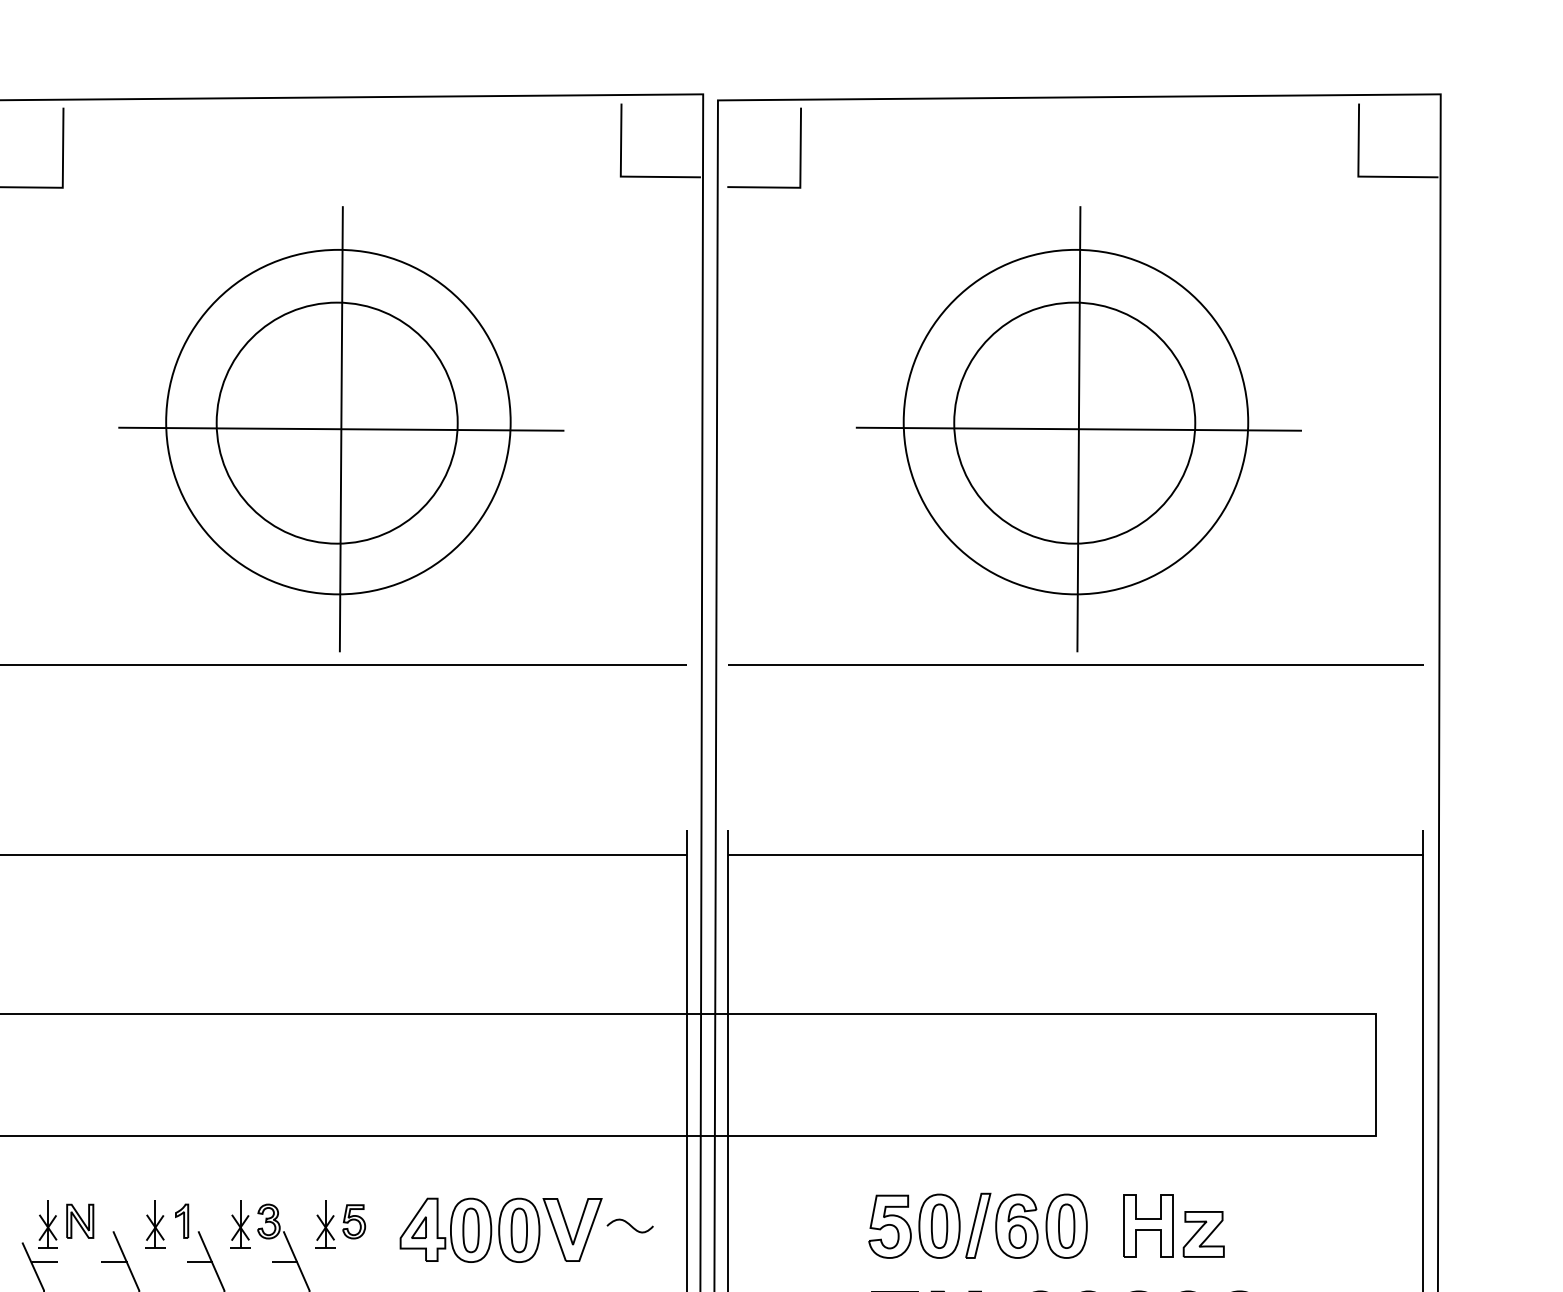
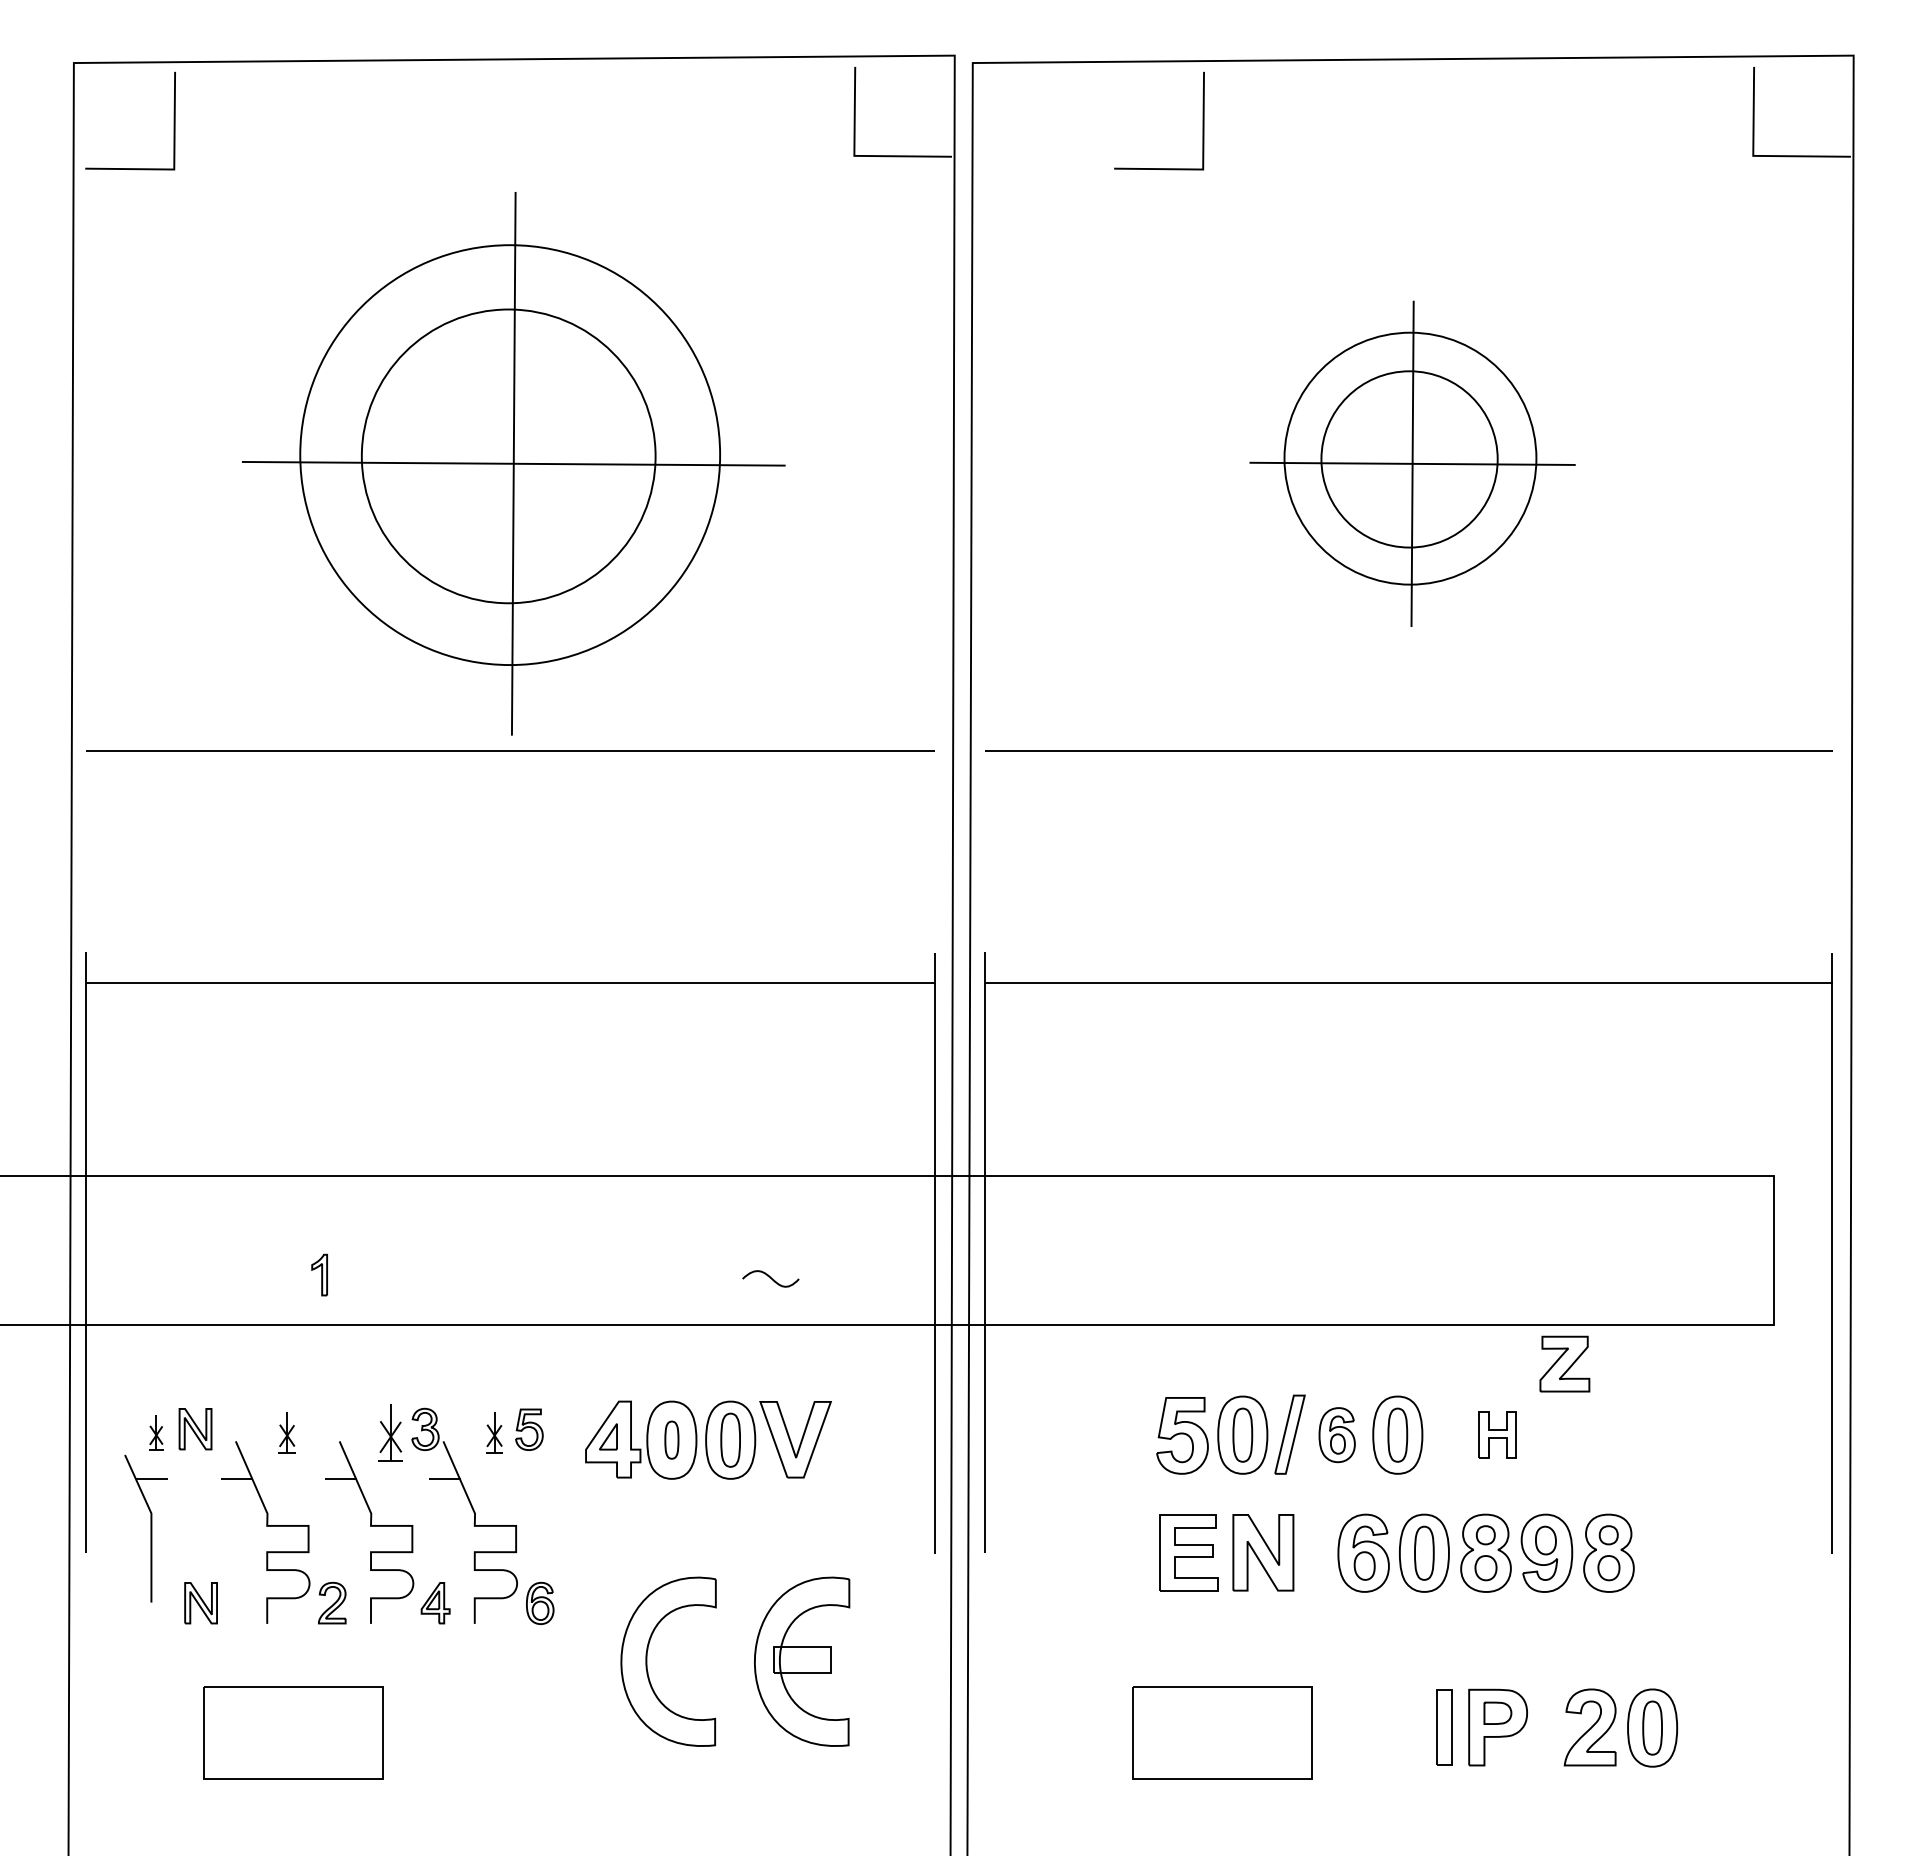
curve: (799, 147) -> (1202, 120), moved
part: (1078, 428) -> (1412, 463), size x0.6
part: (181, 1220) -> (319, 1274), moved
part: (48, 1224) -> (156, 1432), size x0.6
part: (155, 1224) -> (287, 1432), size x0.7
part: (325, 1224) -> (494, 1432), size x0.7
curve: (629, 1225) -> (770, 1278), moved
part: (1017, 1225) -> (1337, 1434), size x0.7
part: (1148, 1225) -> (1497, 1434), size x0.6
part: (470, 1229) -> (671, 1439), size x0.7
part: (1203, 1233) -> (1564, 1363), moved

